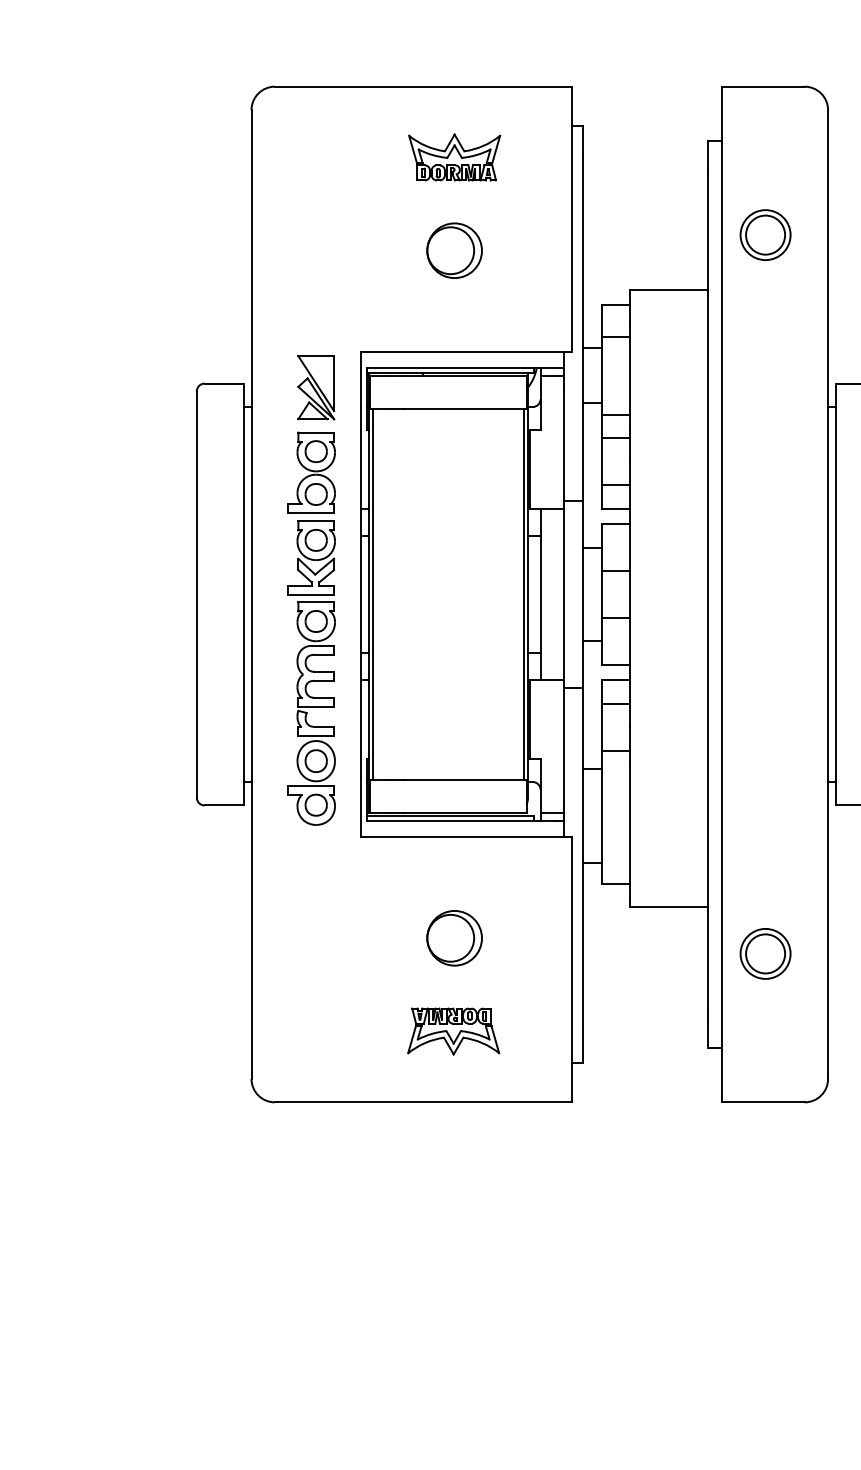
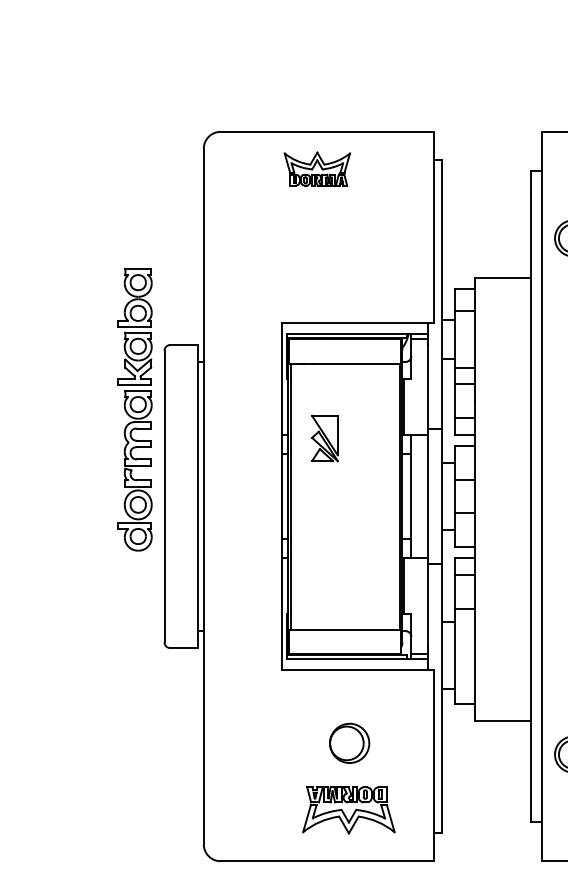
part: (454, 157) -> (317, 169), moved
part: (454, 250) -> (349, 249), removed
part: (316, 387) -> (325, 438), moved
part: (311, 628) -> (134, 409), moved
part: (453, 1031) -> (348, 810), size x1.4

